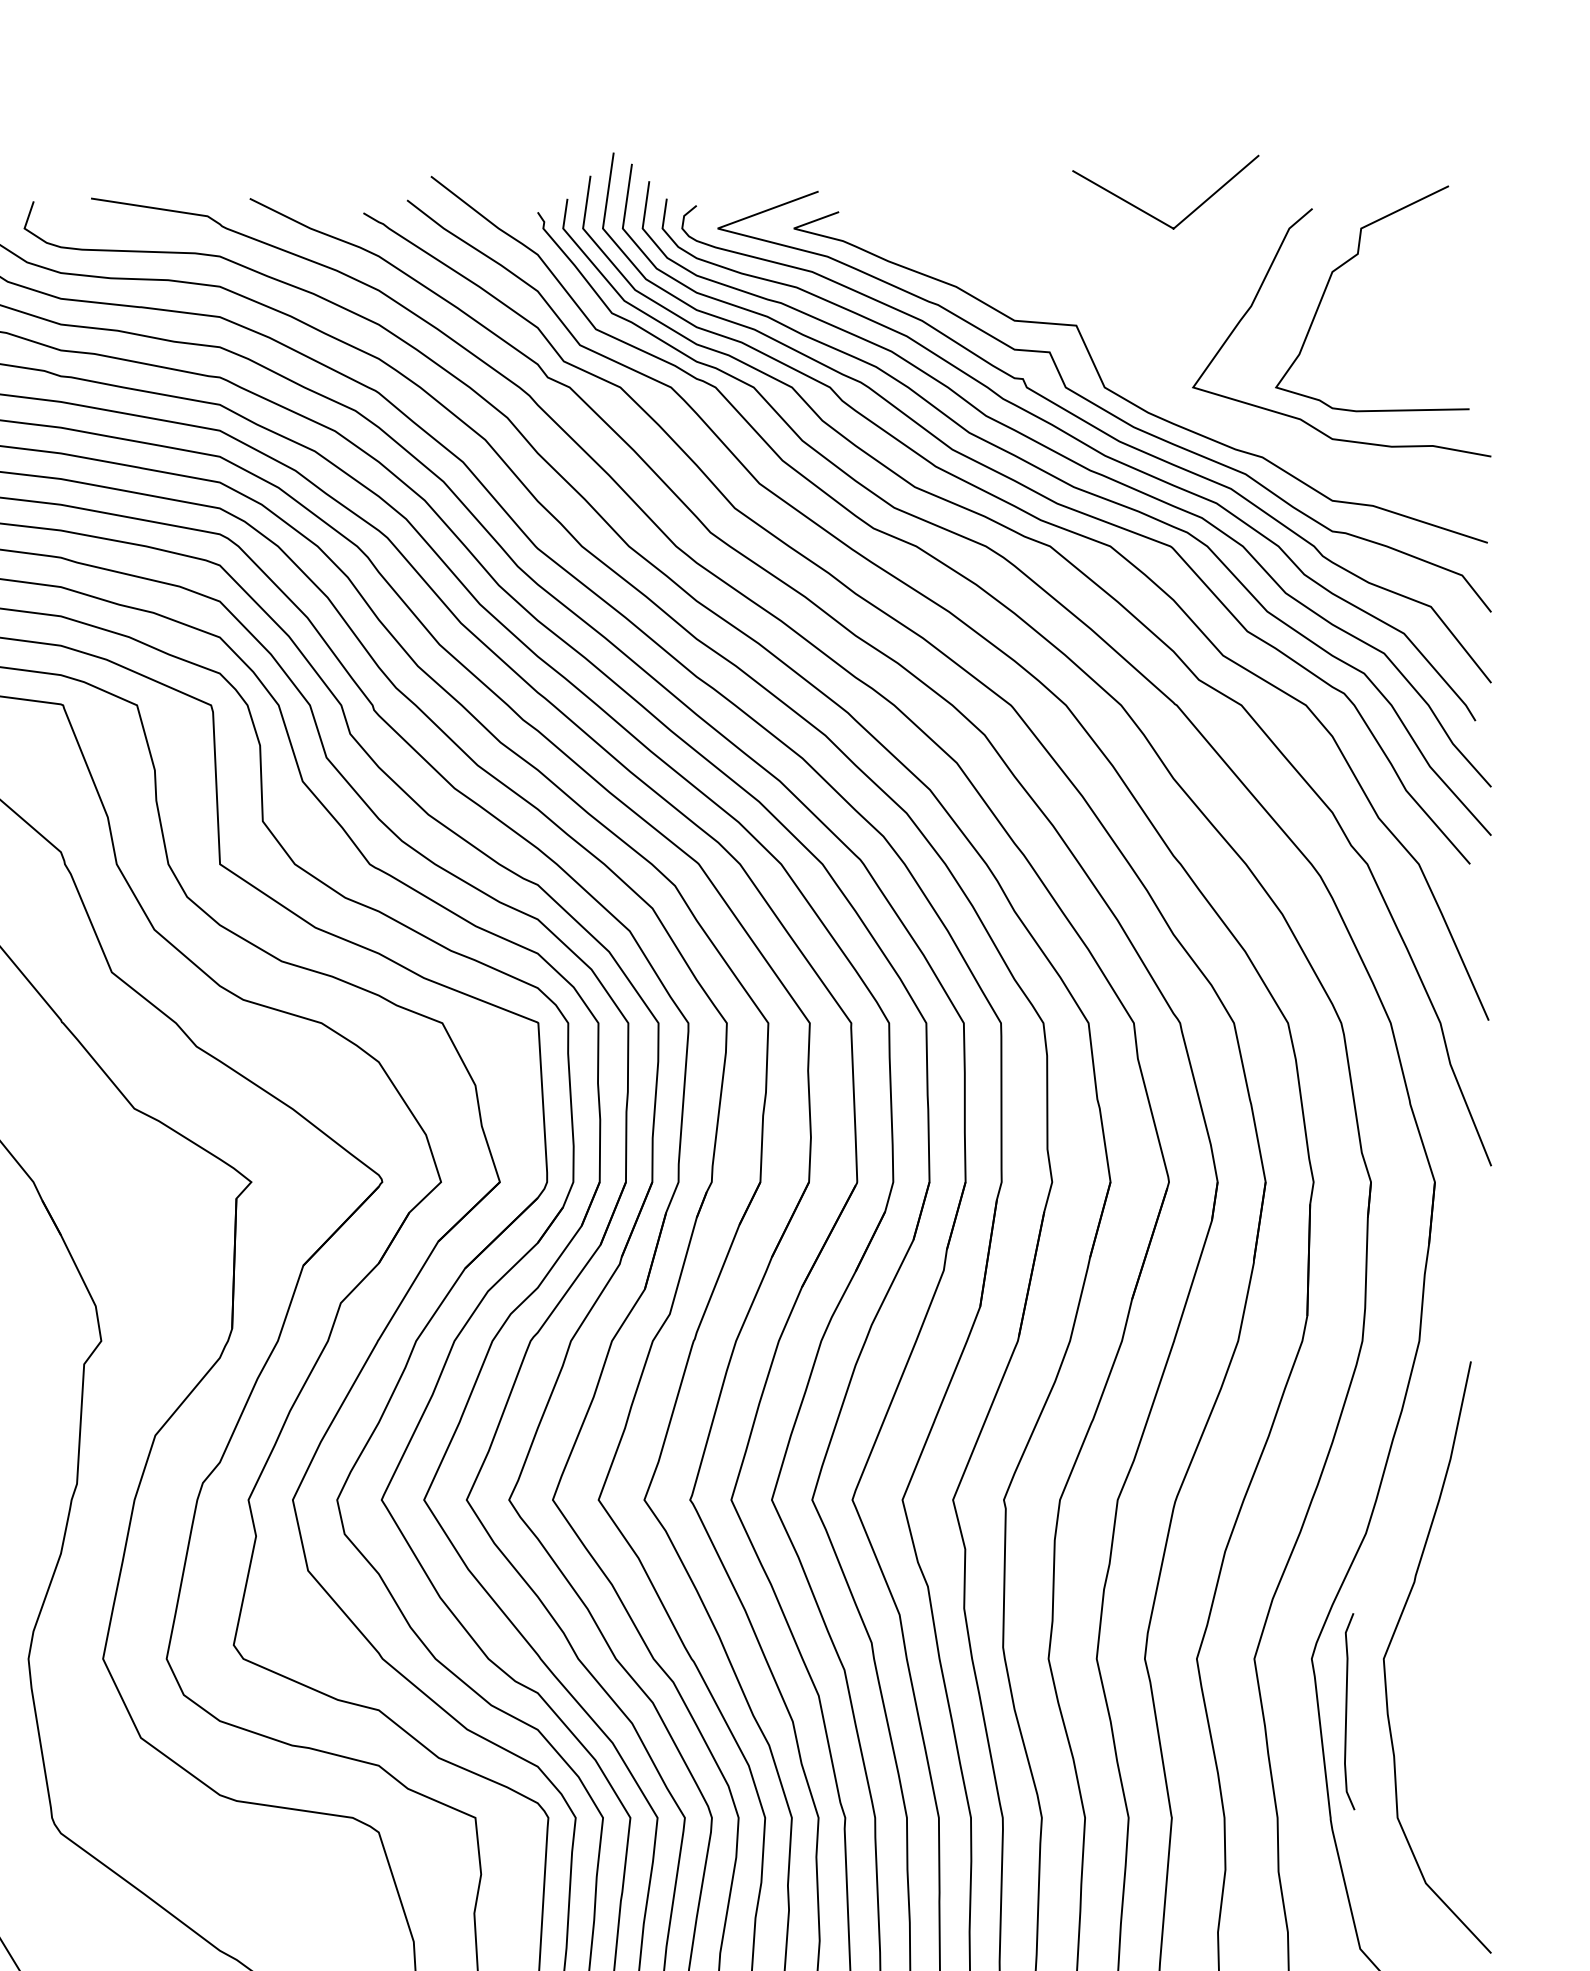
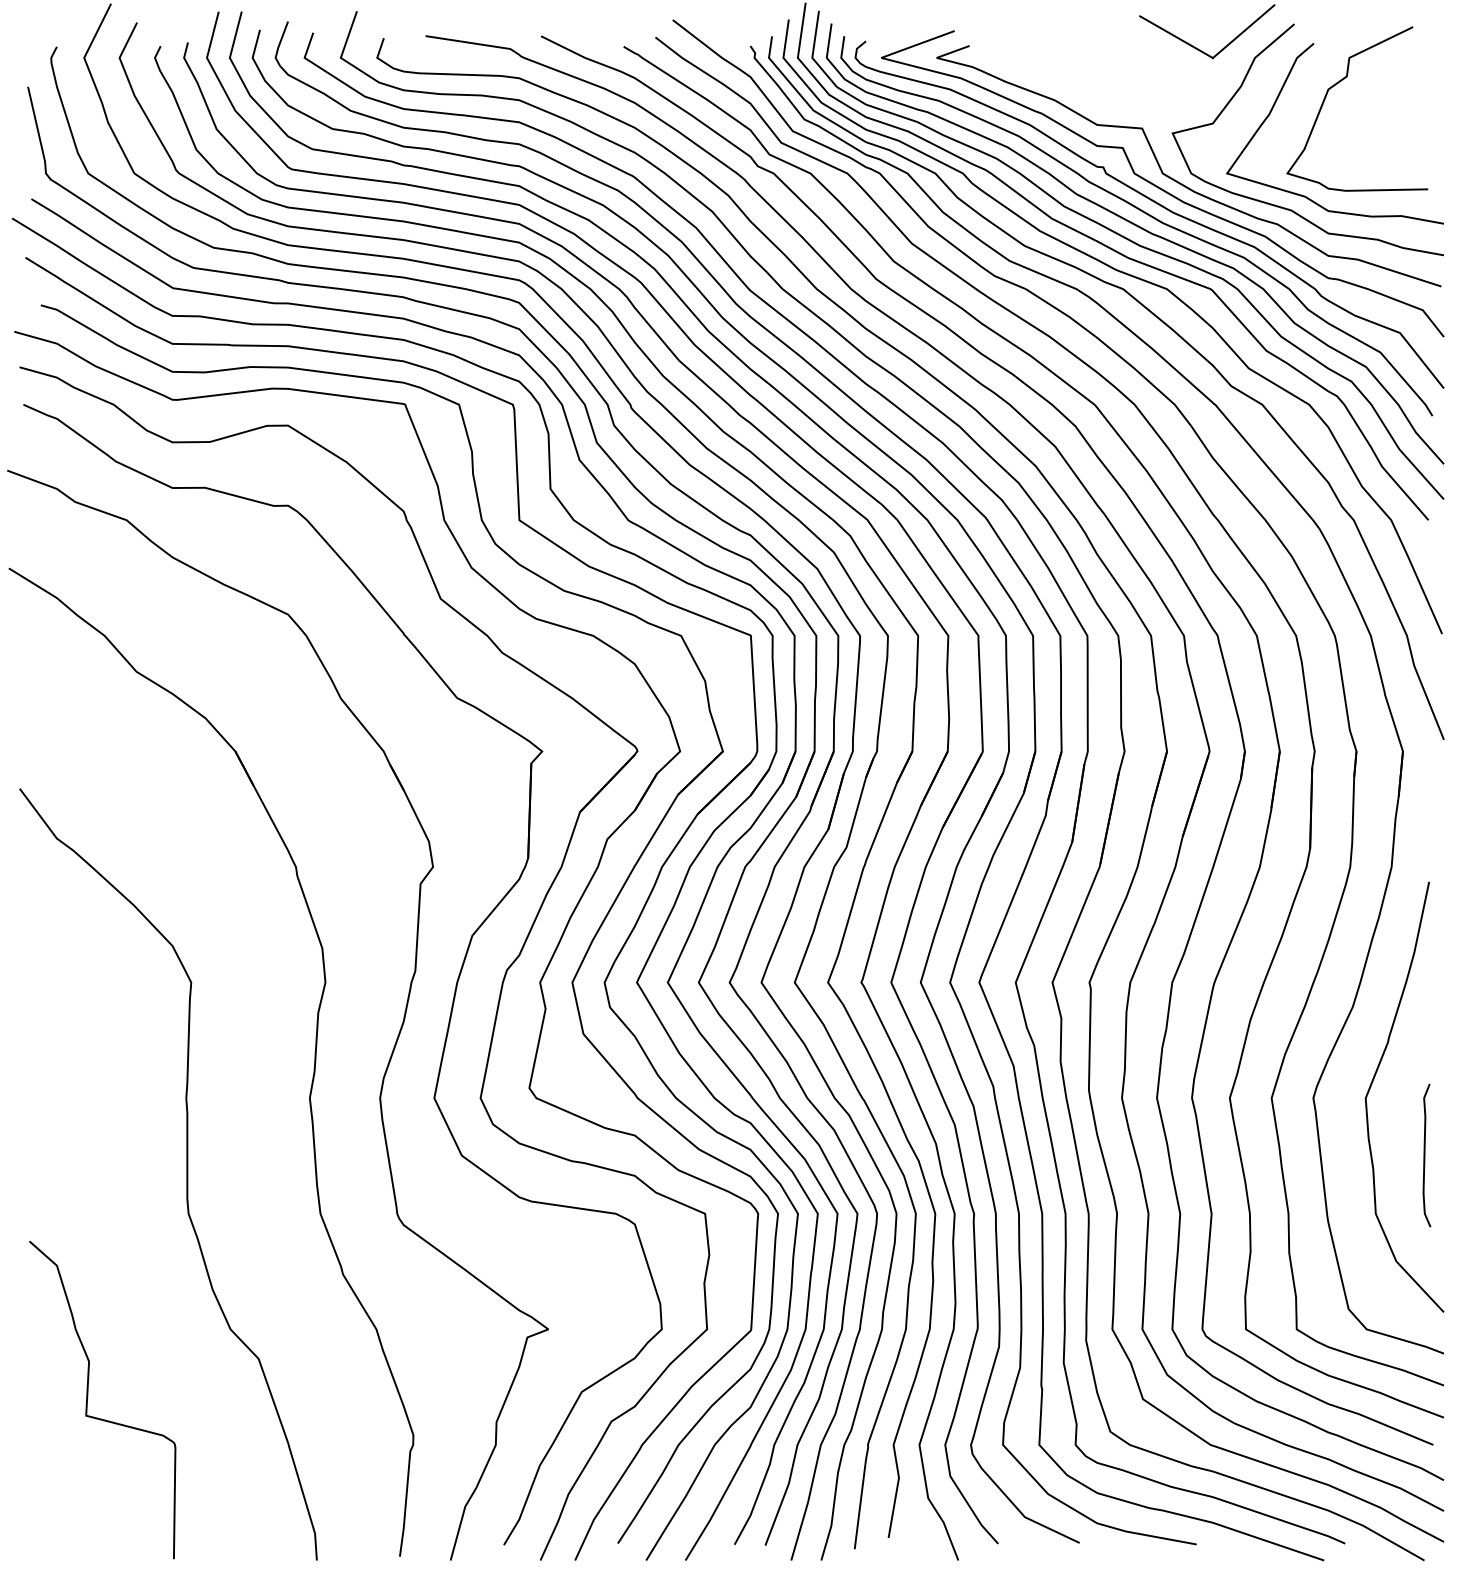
curve: (1273, 434) -> (1285, 207), added
curve: (1347, 1711) -> (1425, 1155), moved

